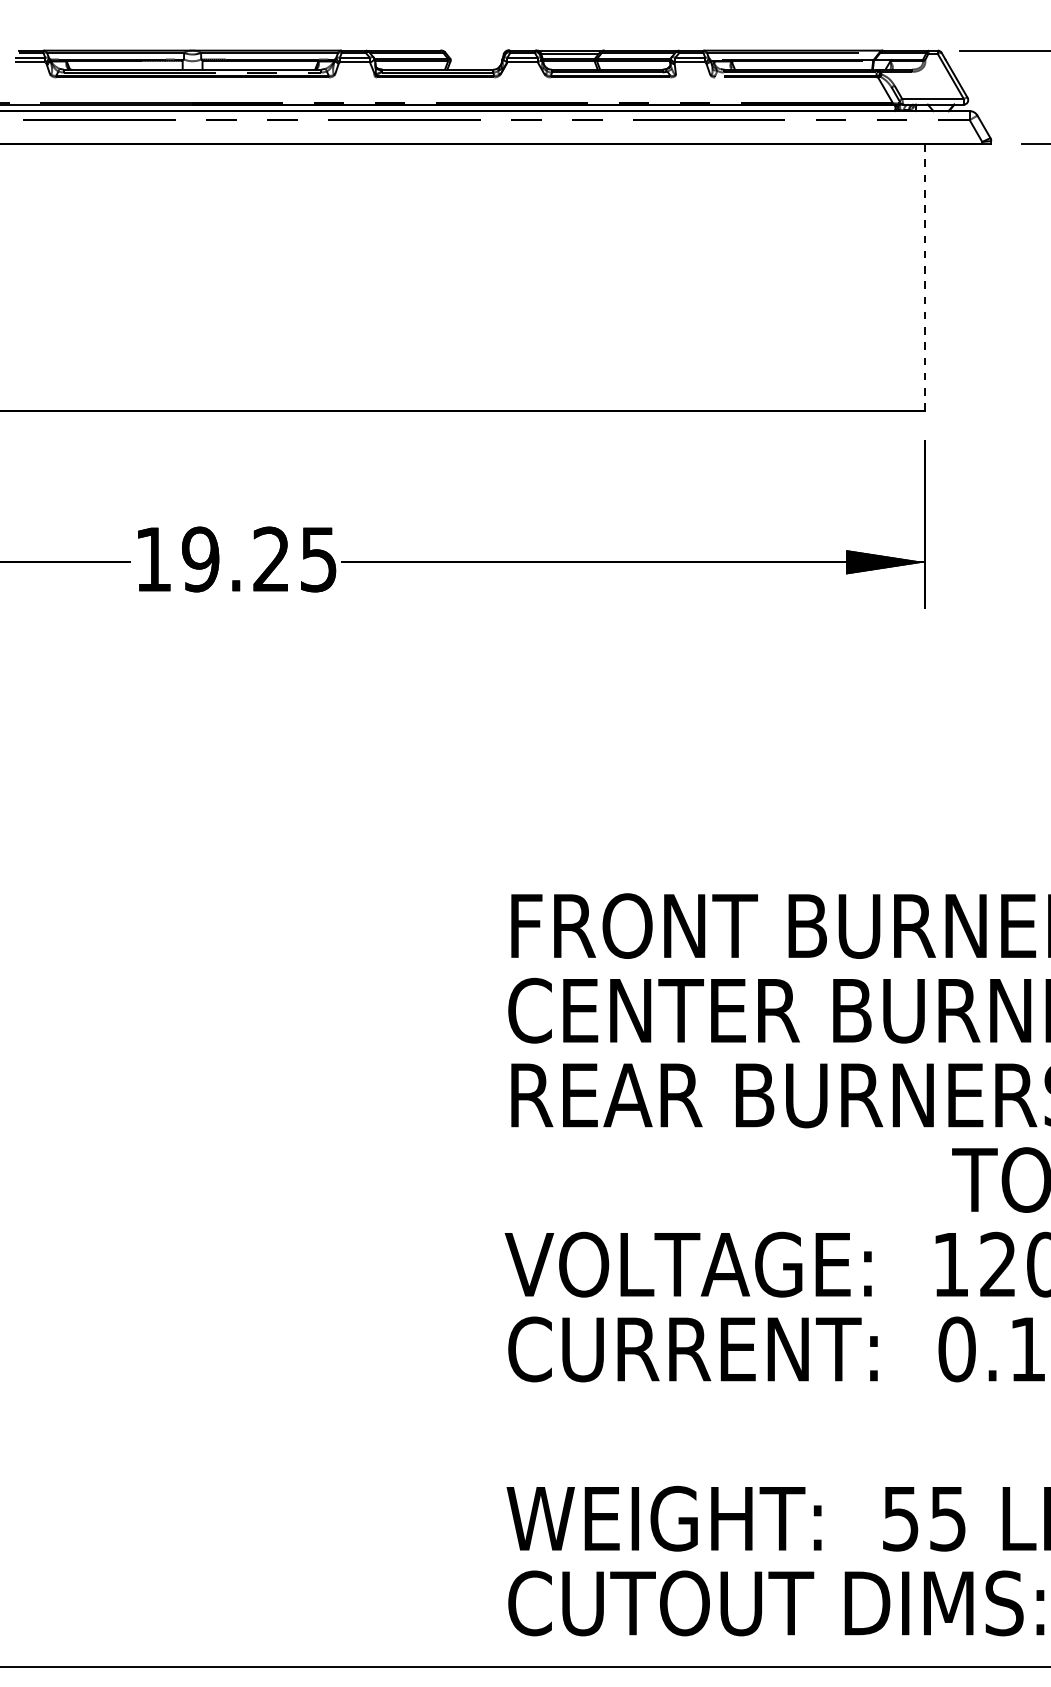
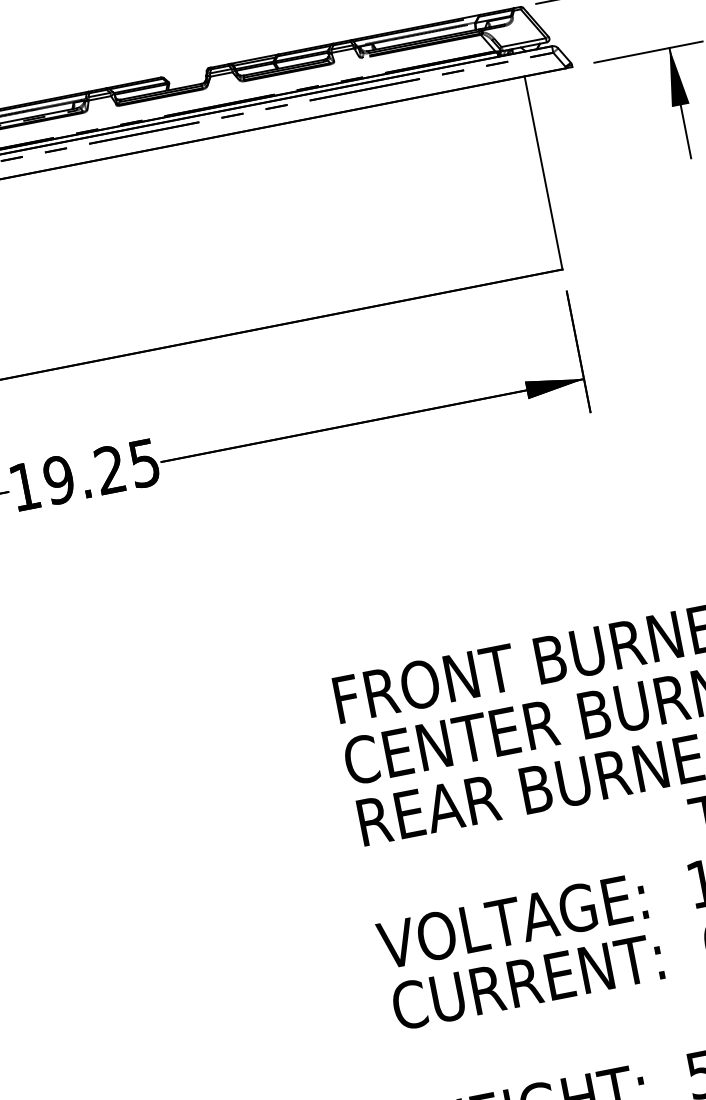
line: (925, 277) -> (543, 172), dashed -> solid

